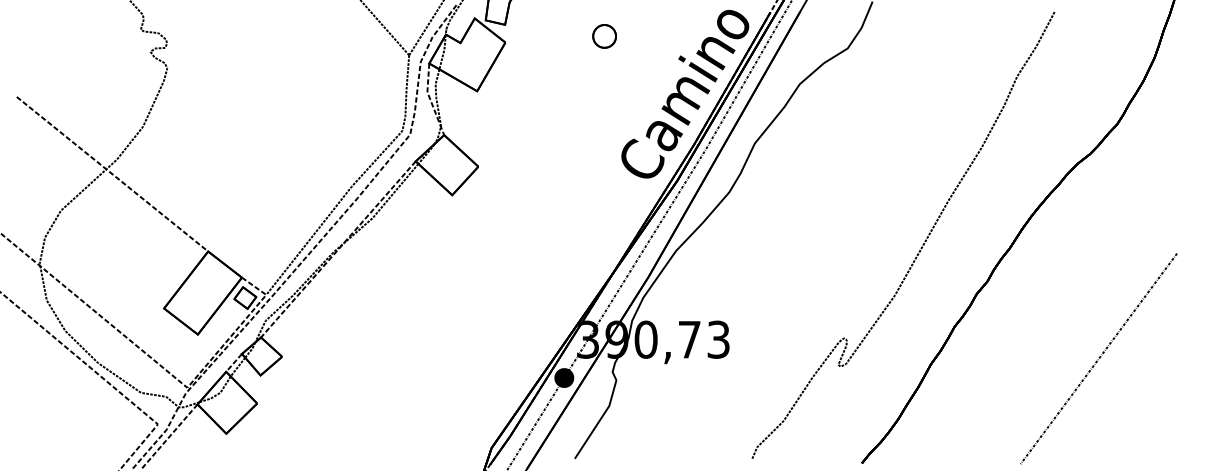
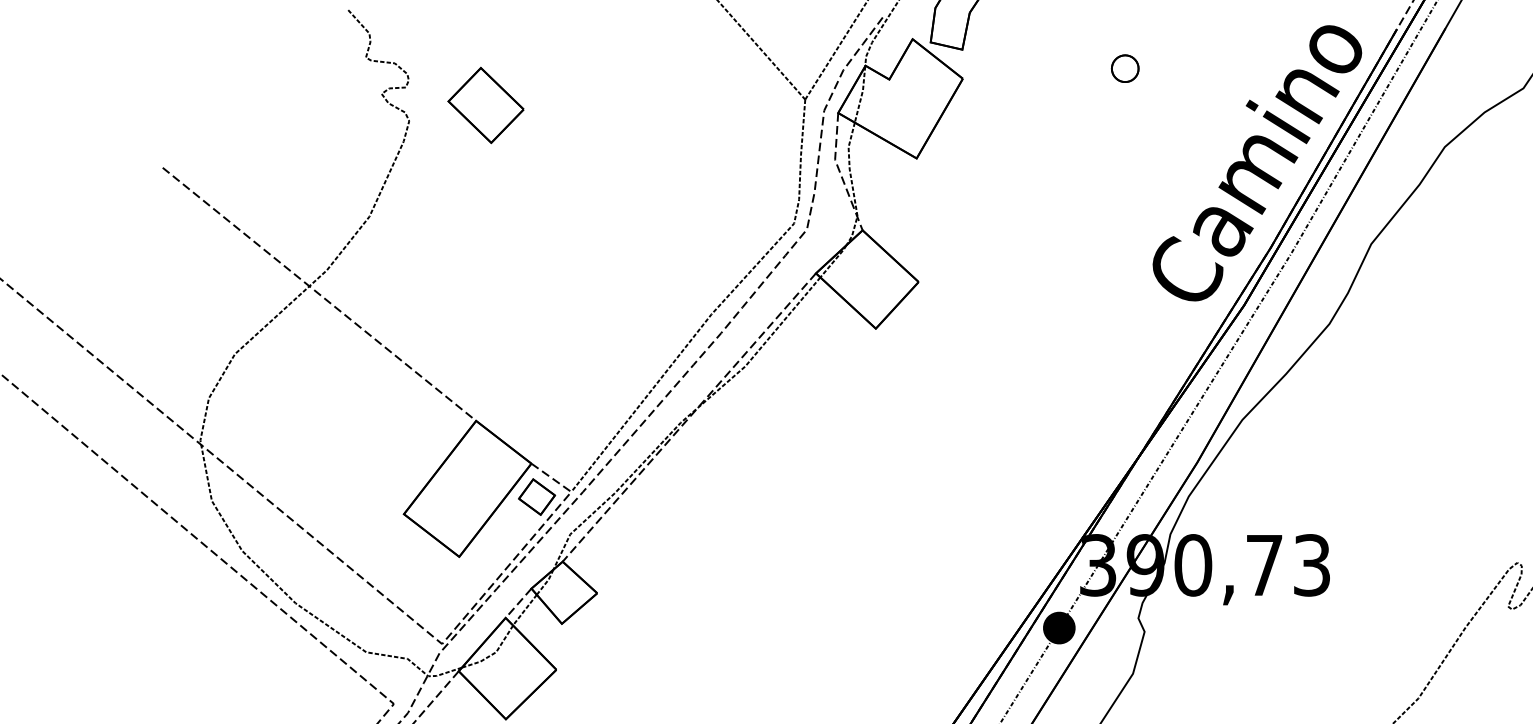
part: (604, 36) -> (1125, 68), size x0.71
part: (213, 58) -> (484, 104), added

